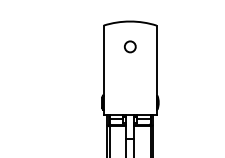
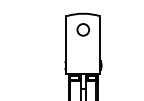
circle: (130, 46) -> (83, 29), size x1.67

